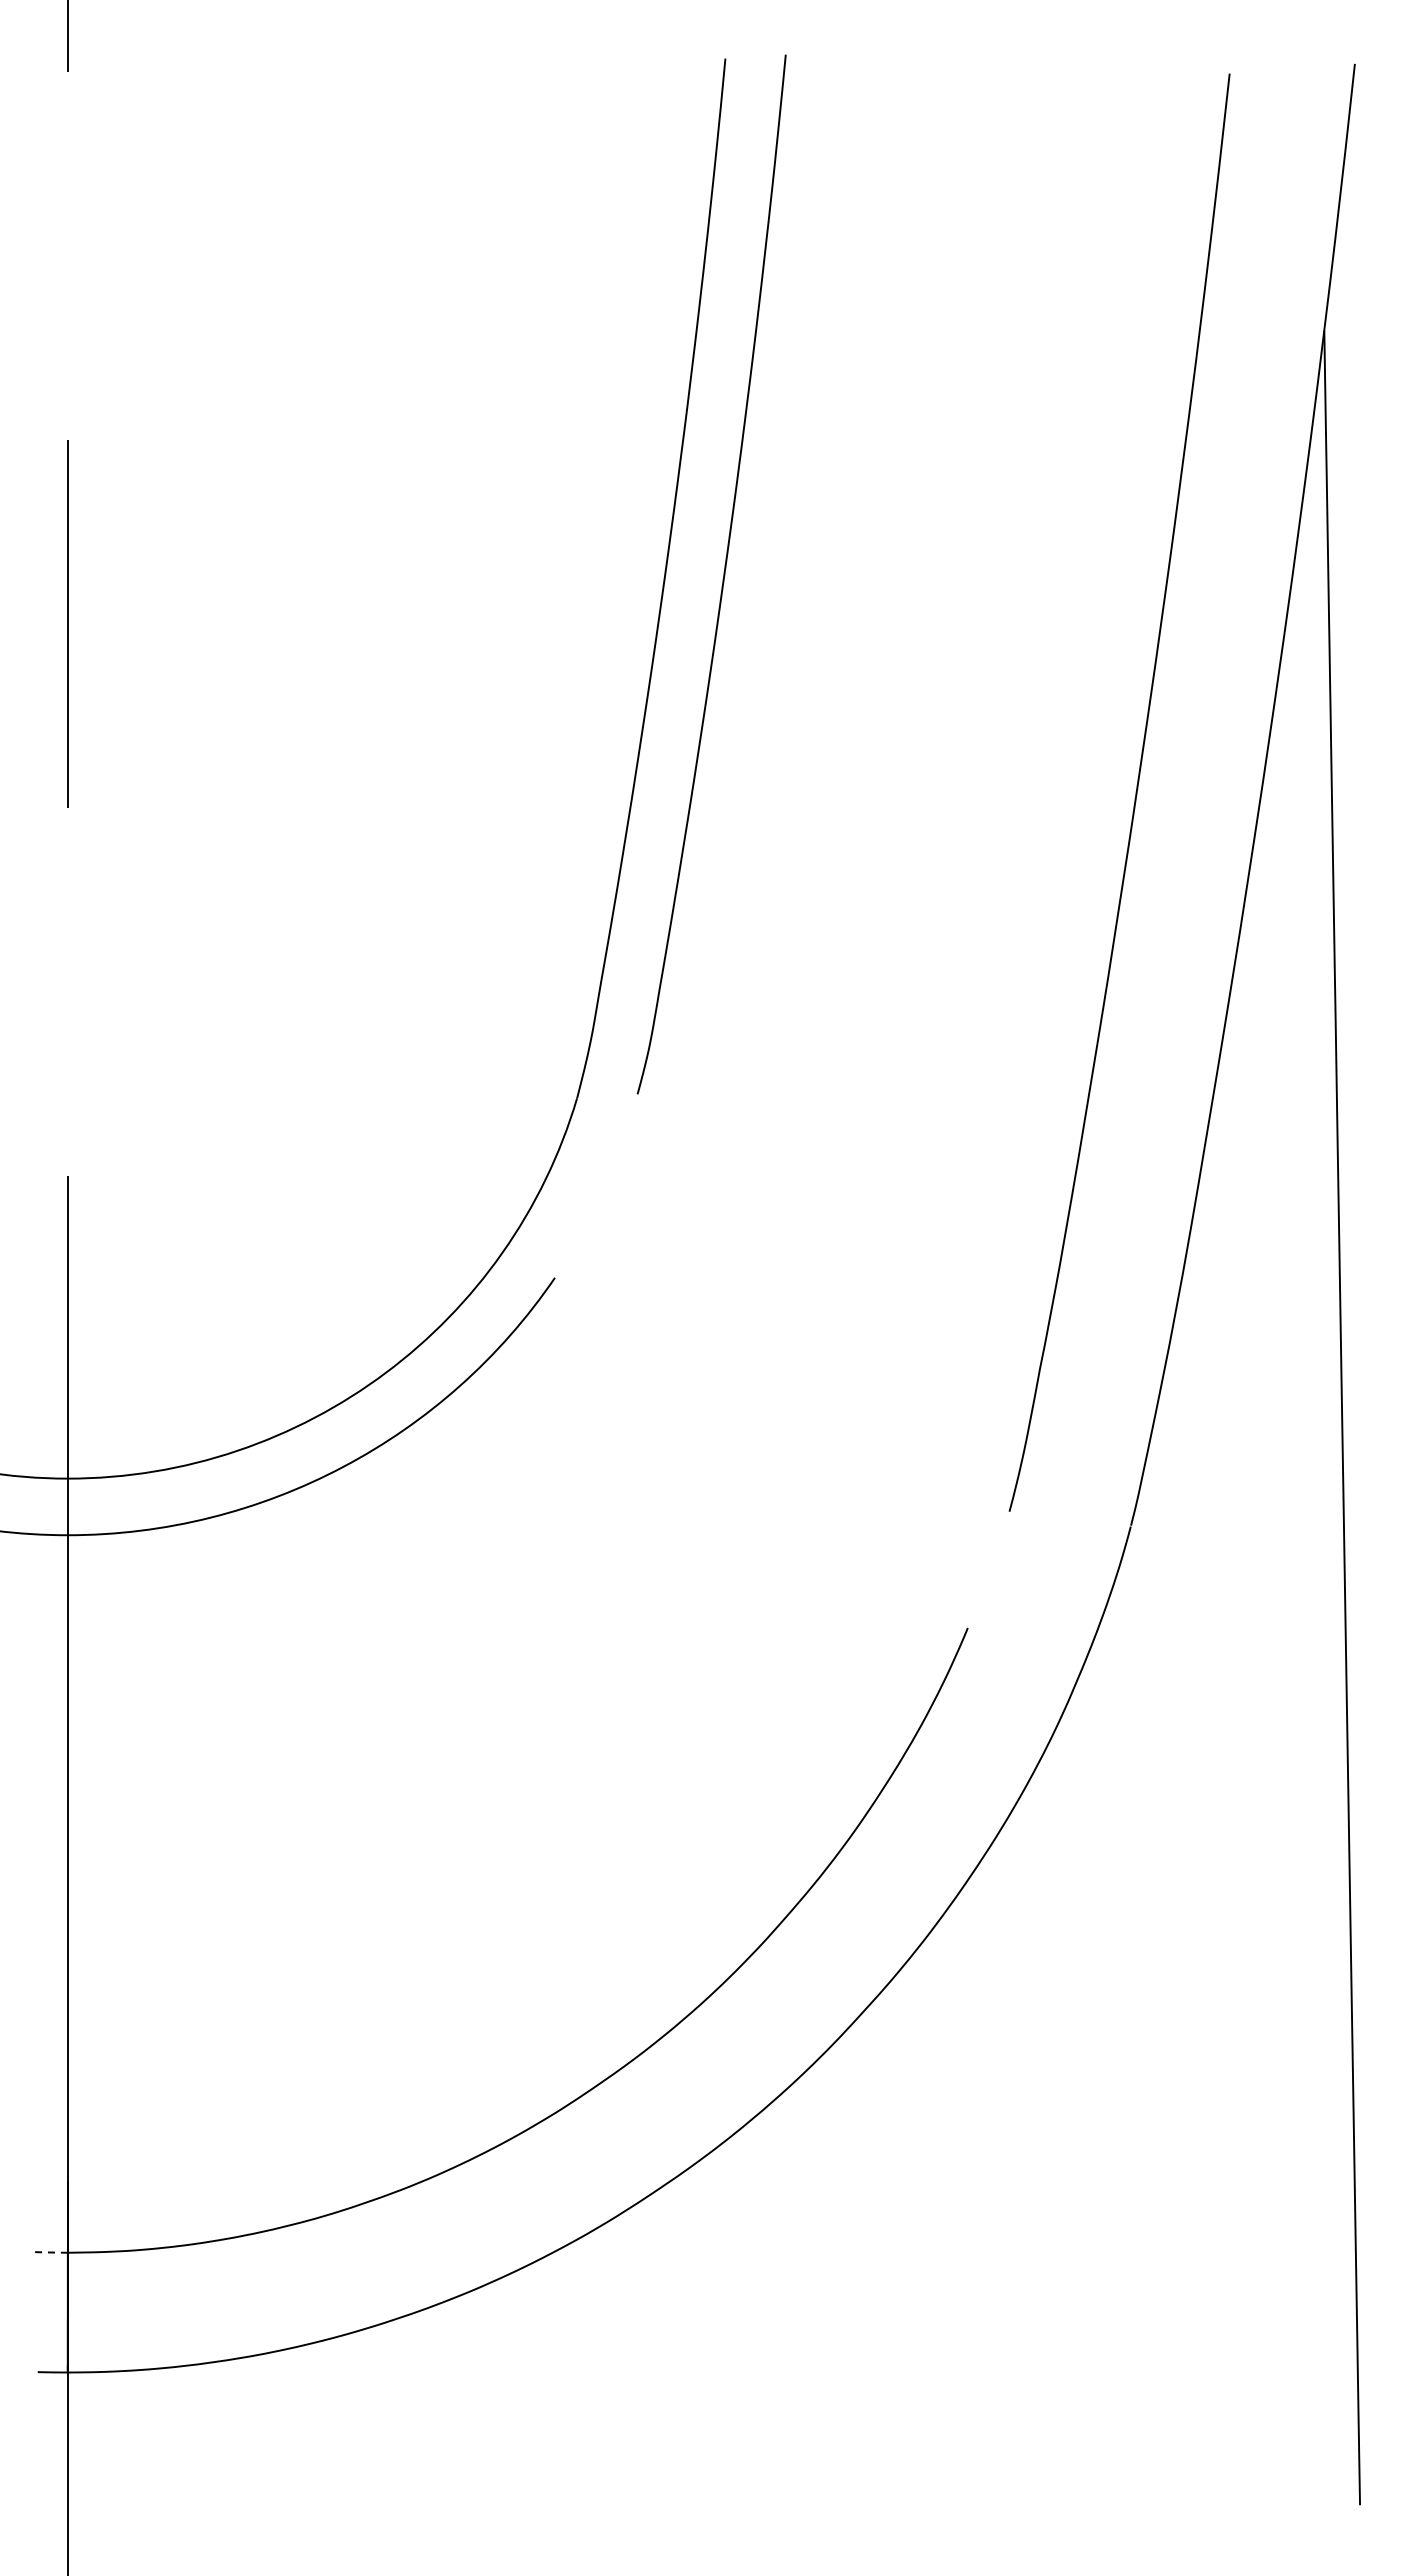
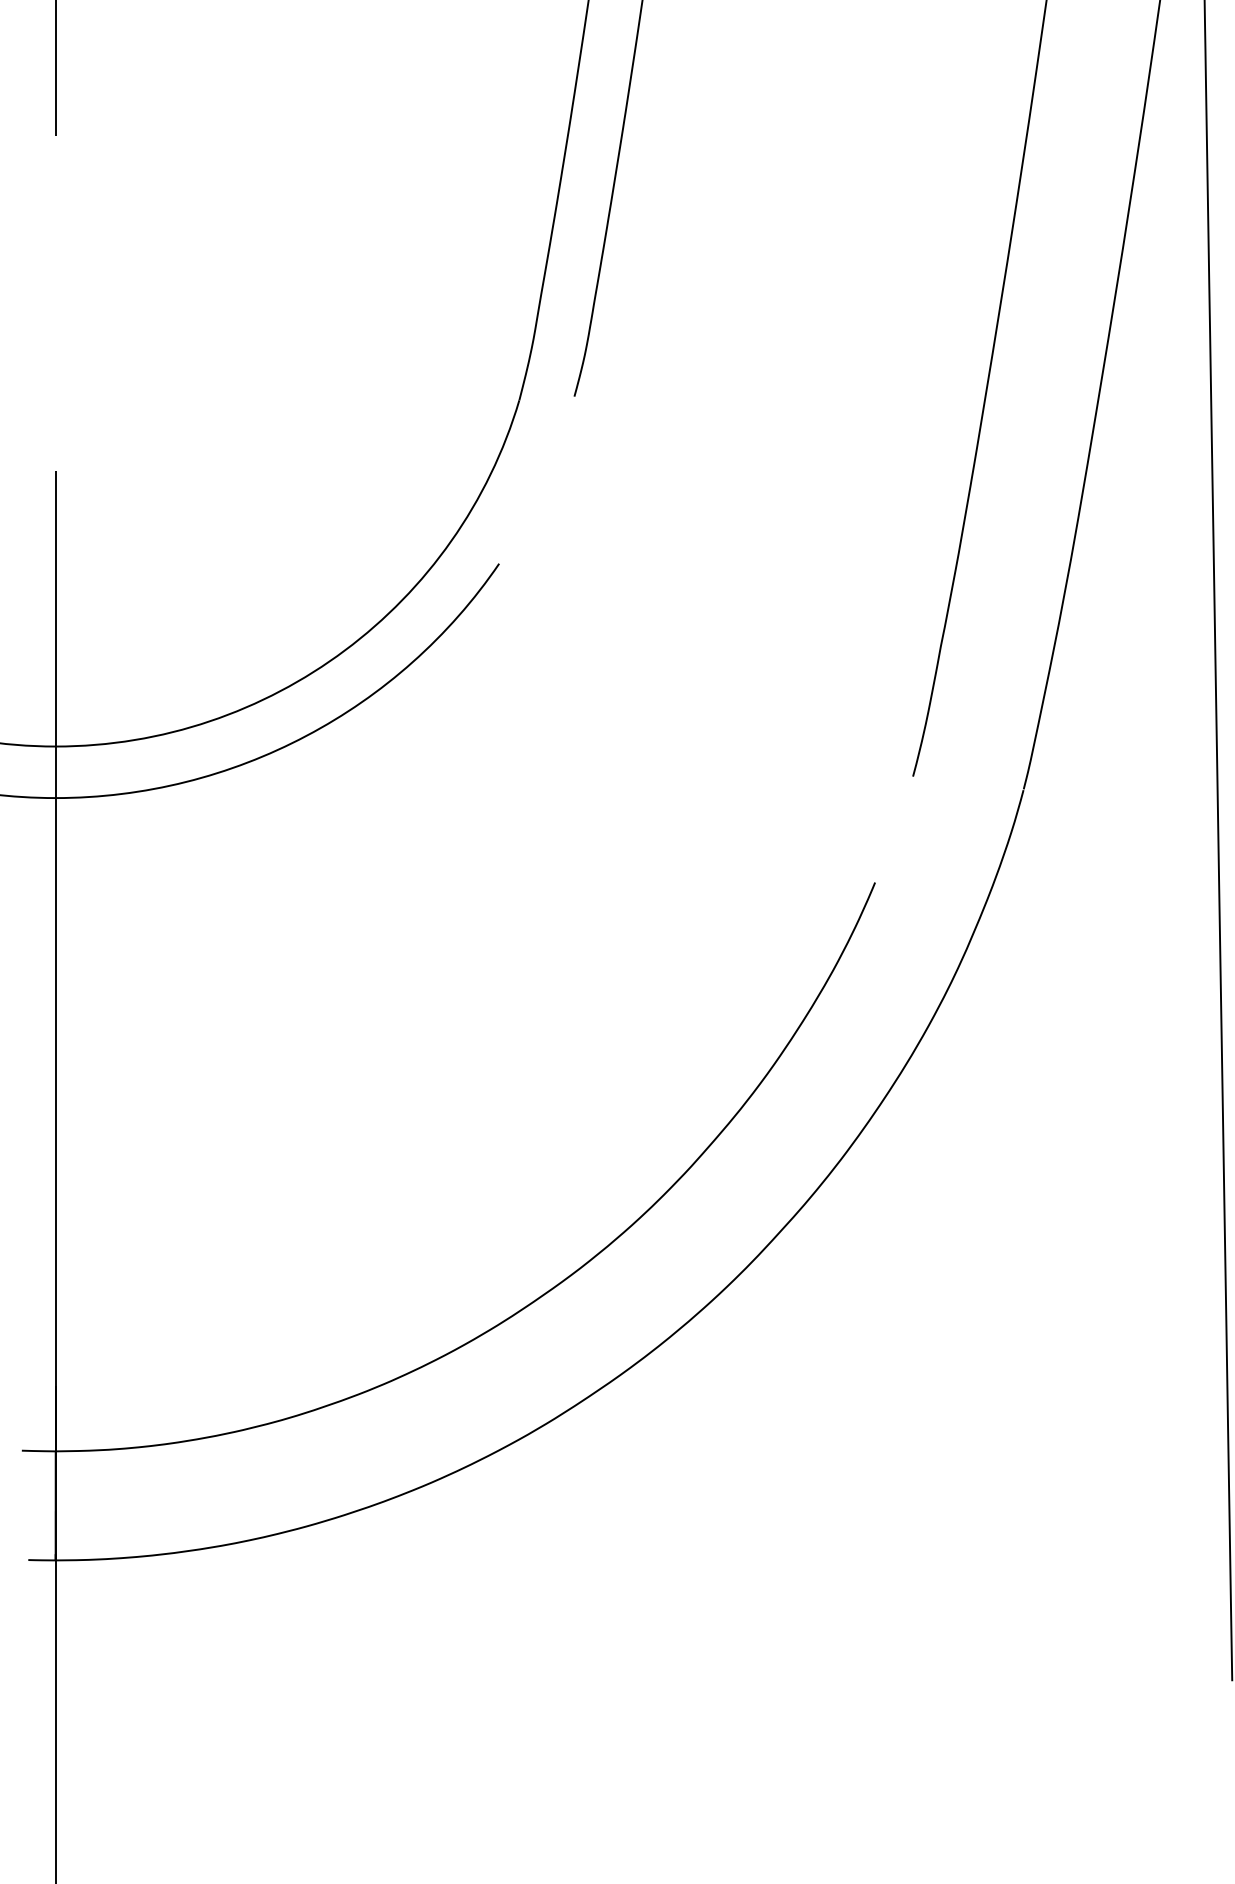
line: (48, 2252) -> (38, 1451), dashed -> solid

